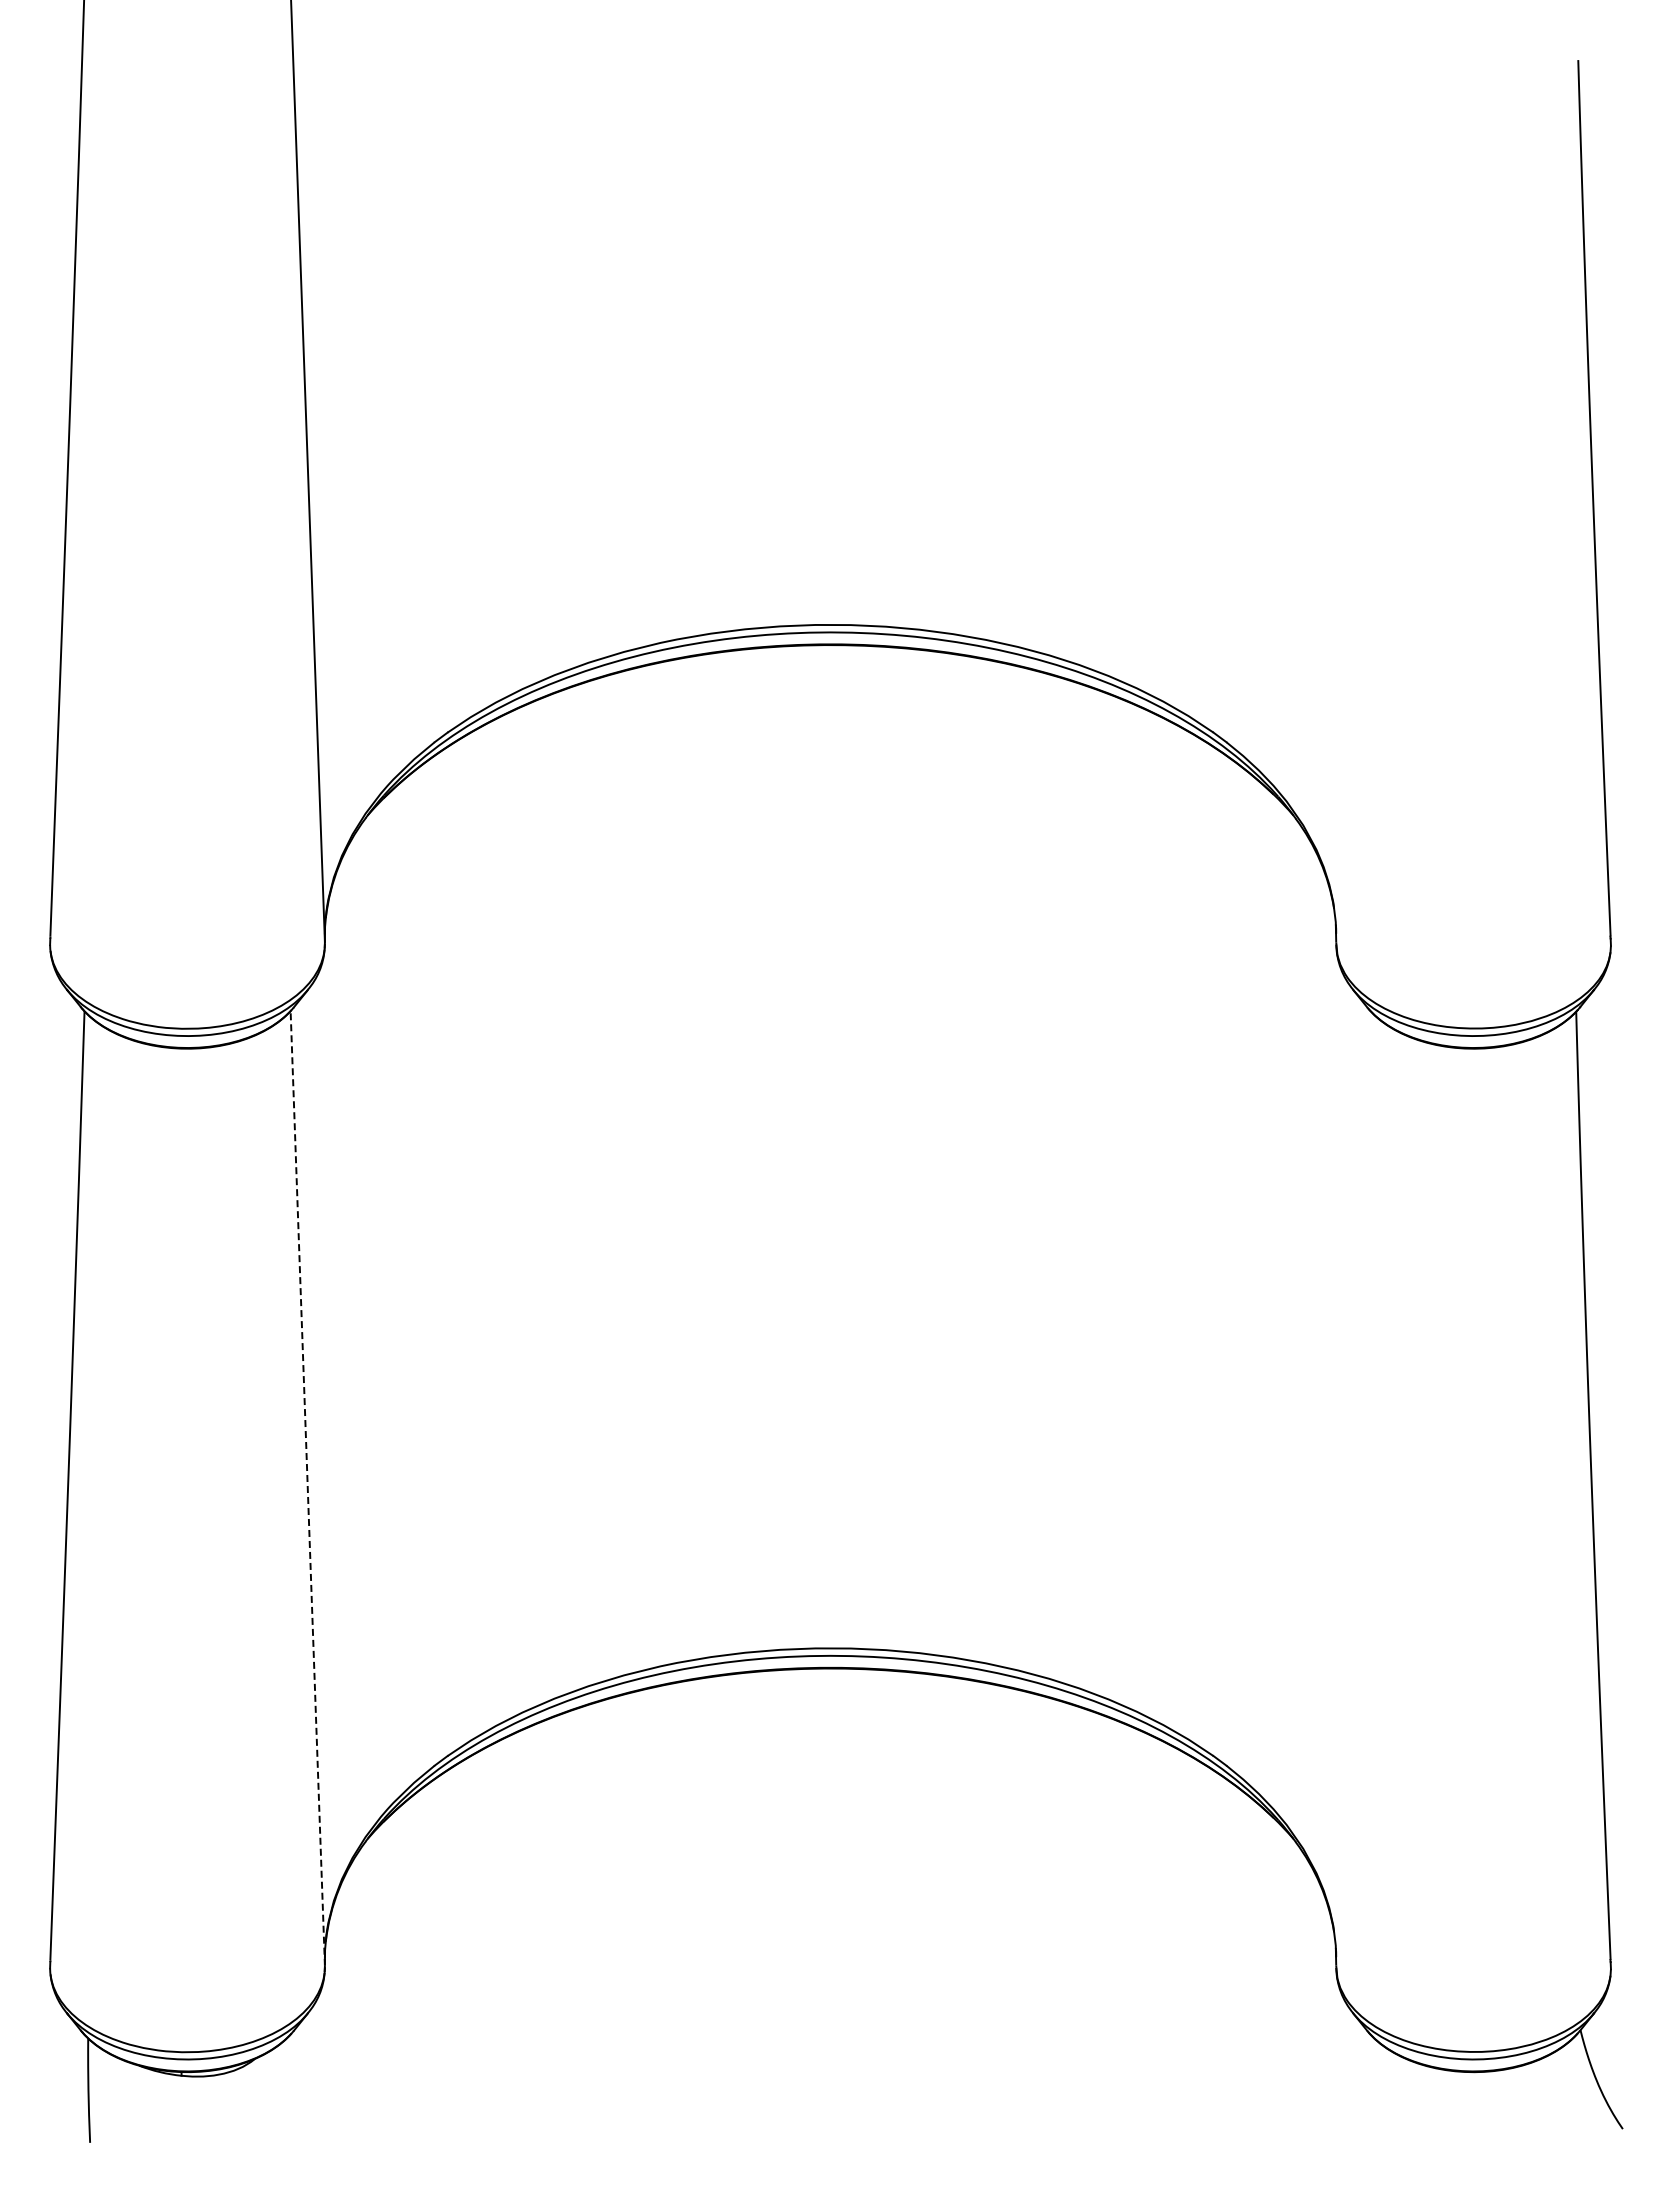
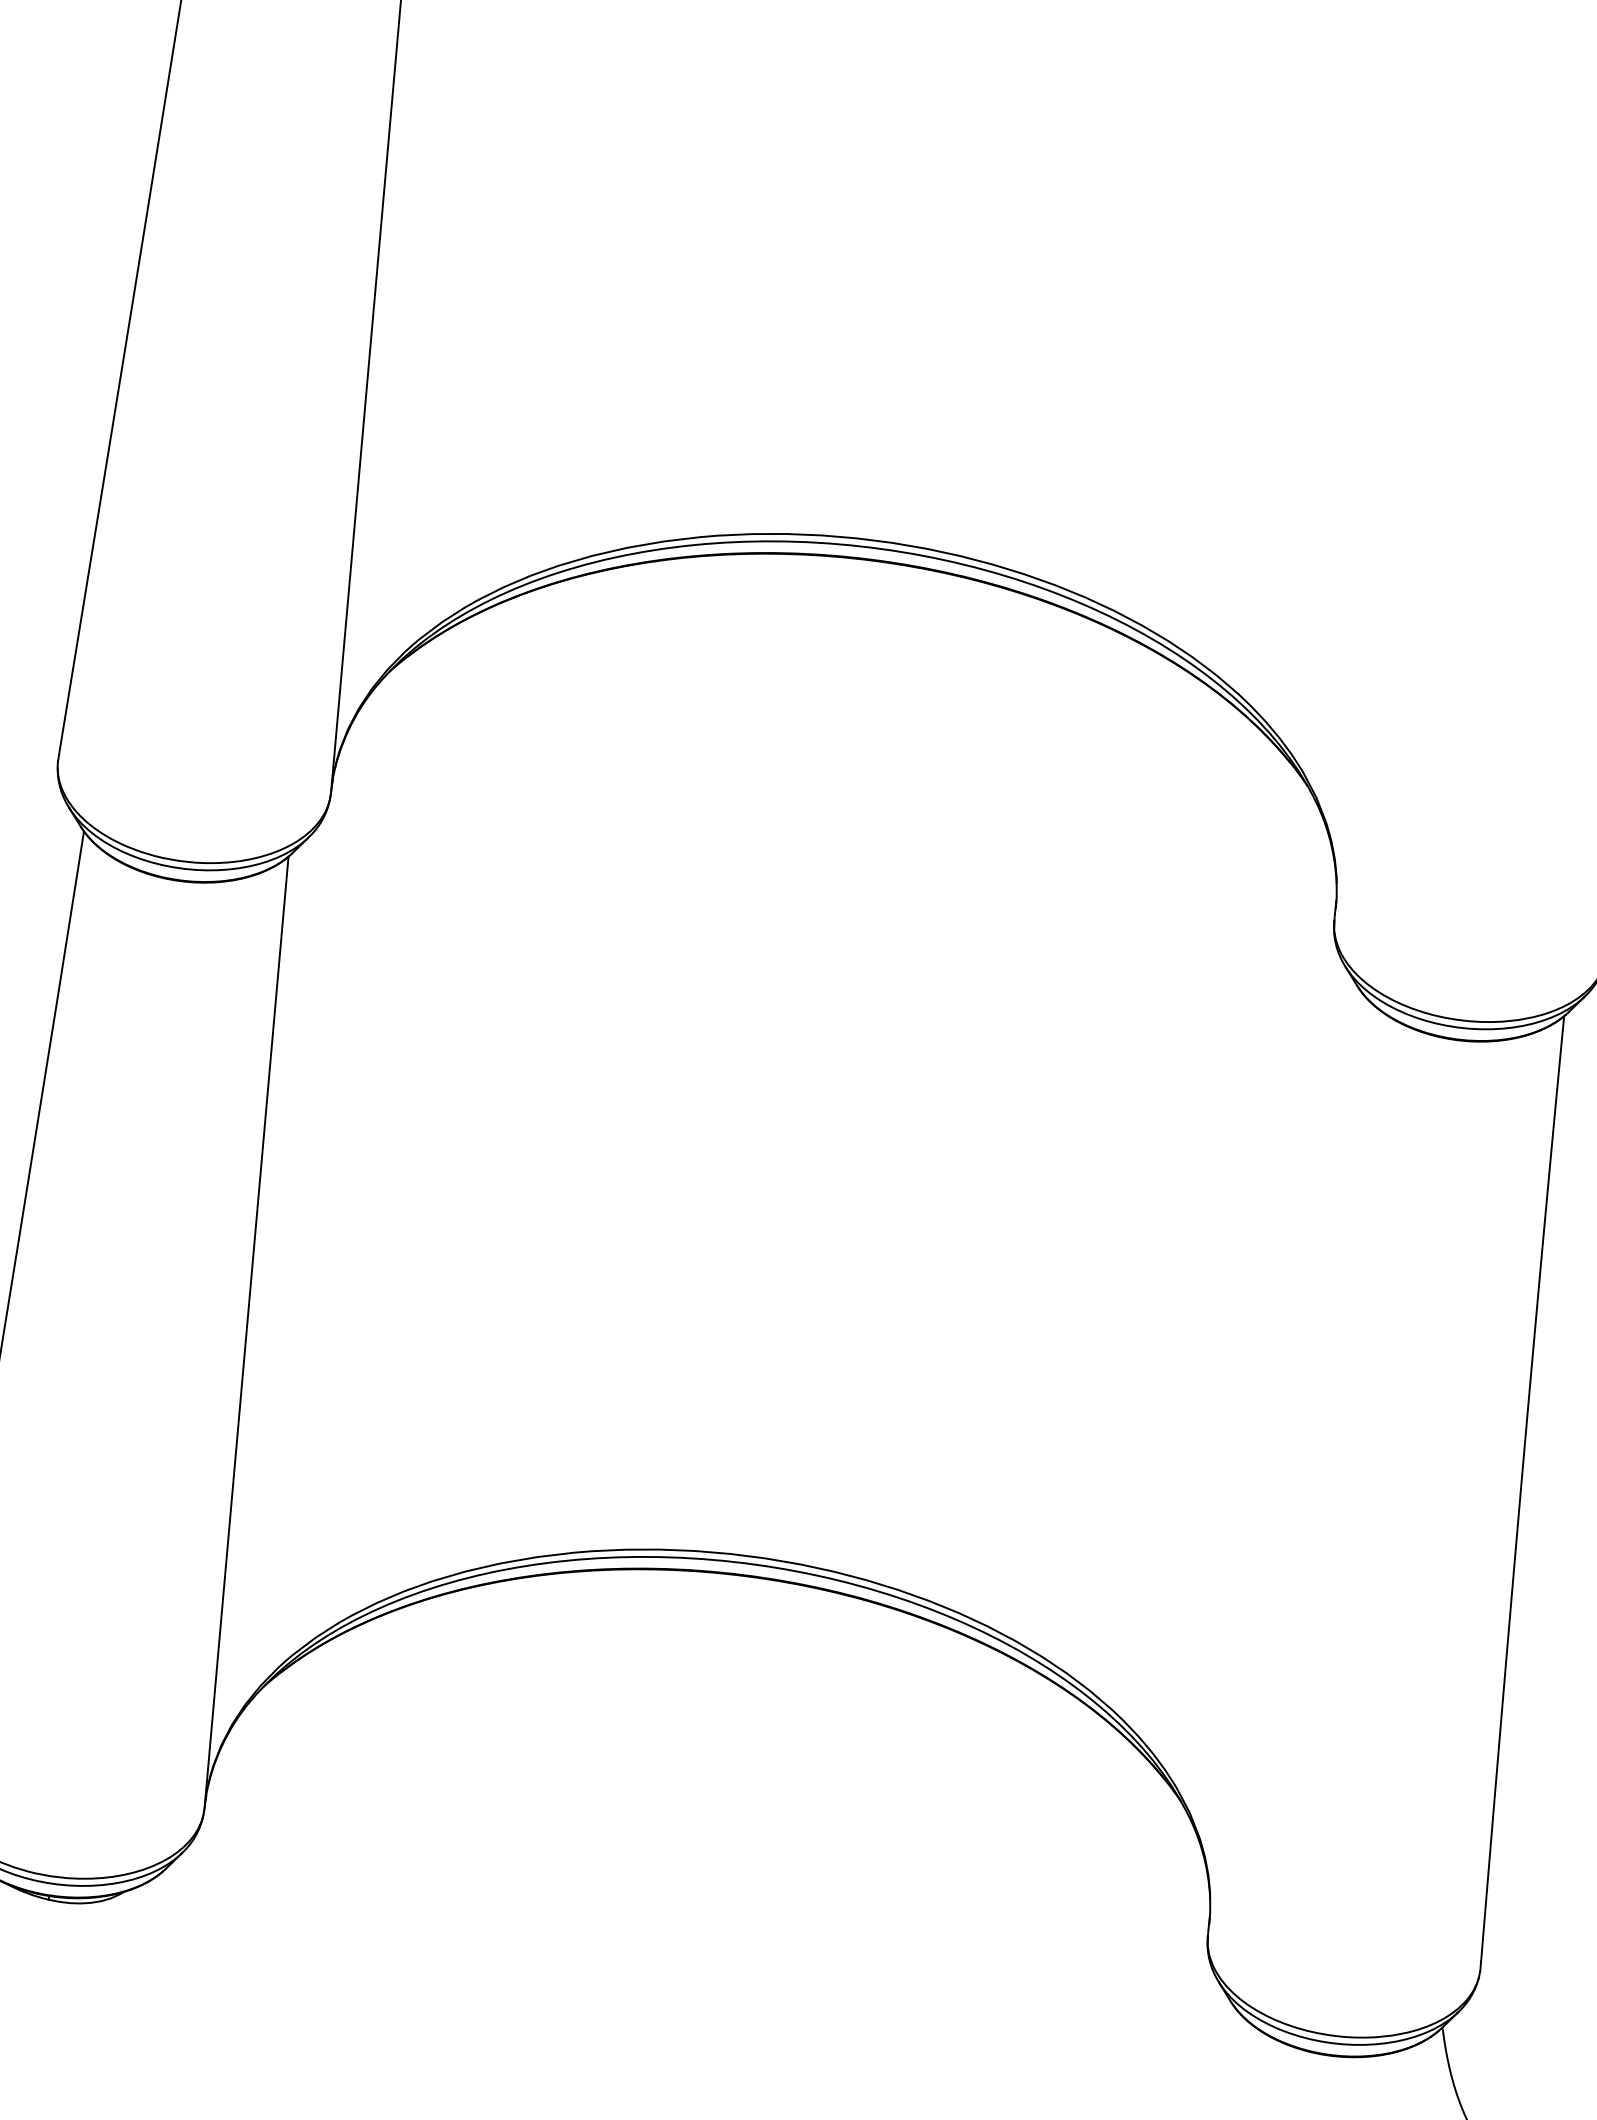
line: (307, 1488) -> (246, 1332), dashed -> solid

